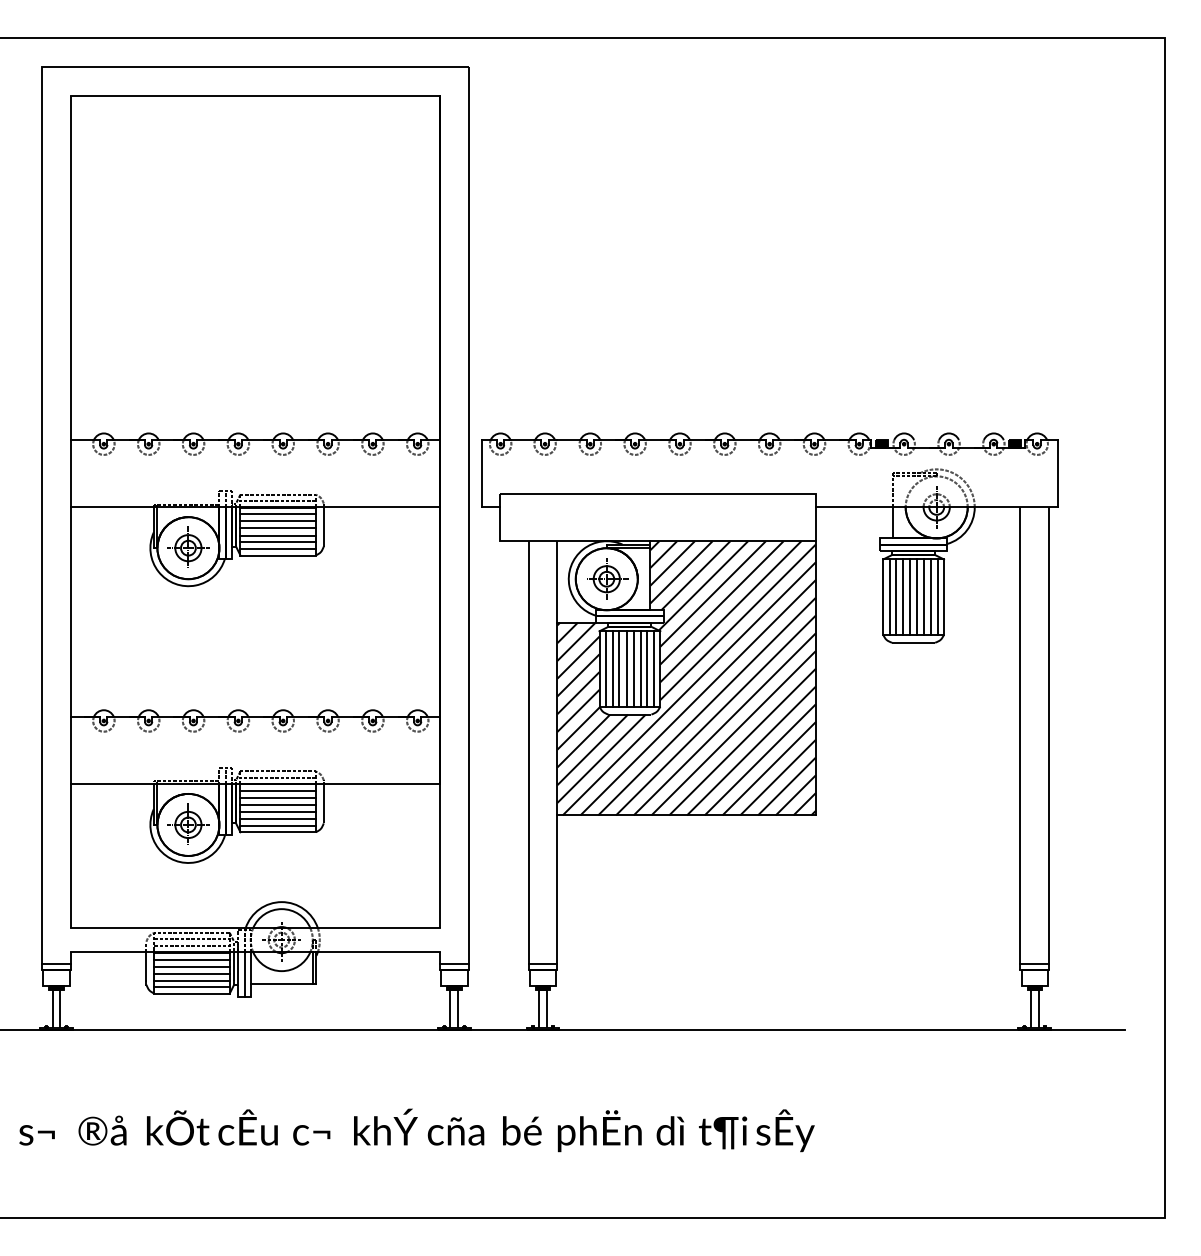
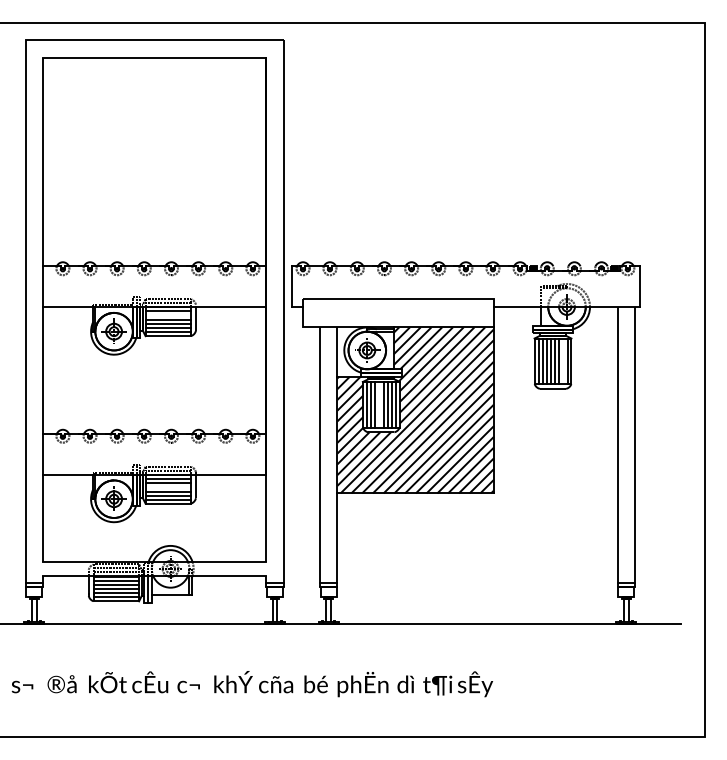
line: (278, 521) -> (168, 315), removed
line: (930, 597) -> (563, 361), removed
line: (626, 668) -> (379, 404), removed
line: (278, 805) -> (168, 487), removed

